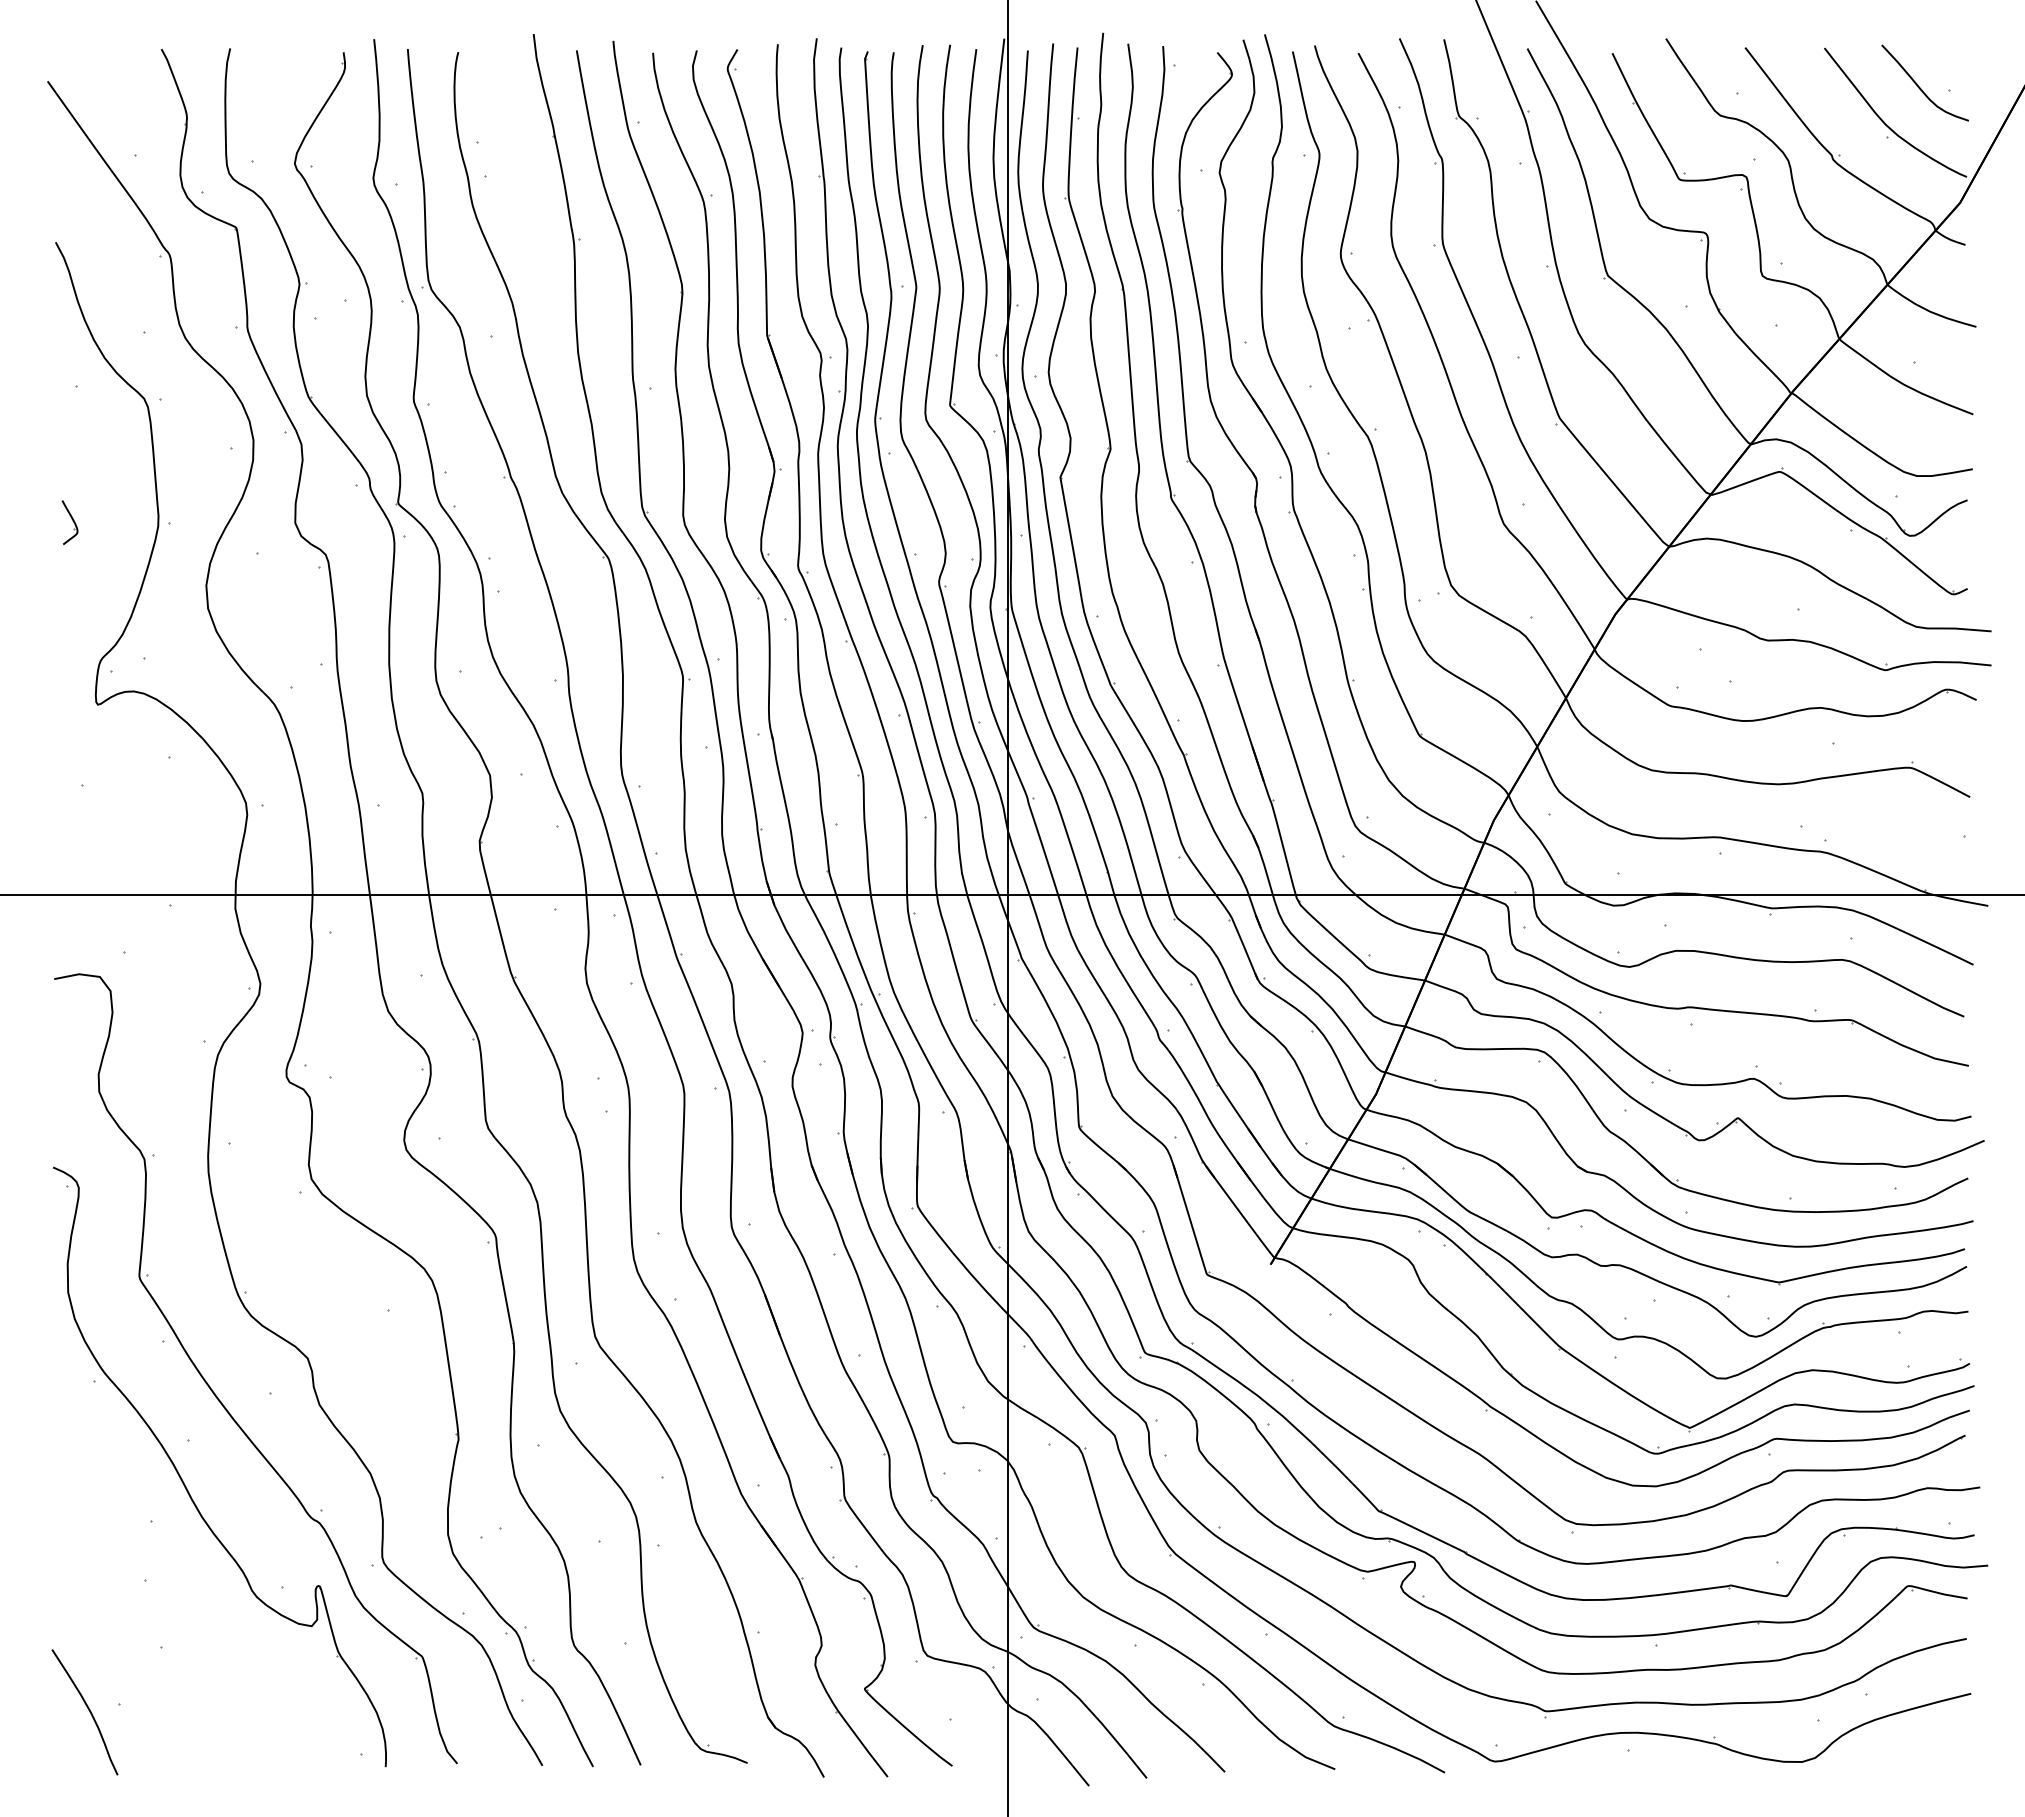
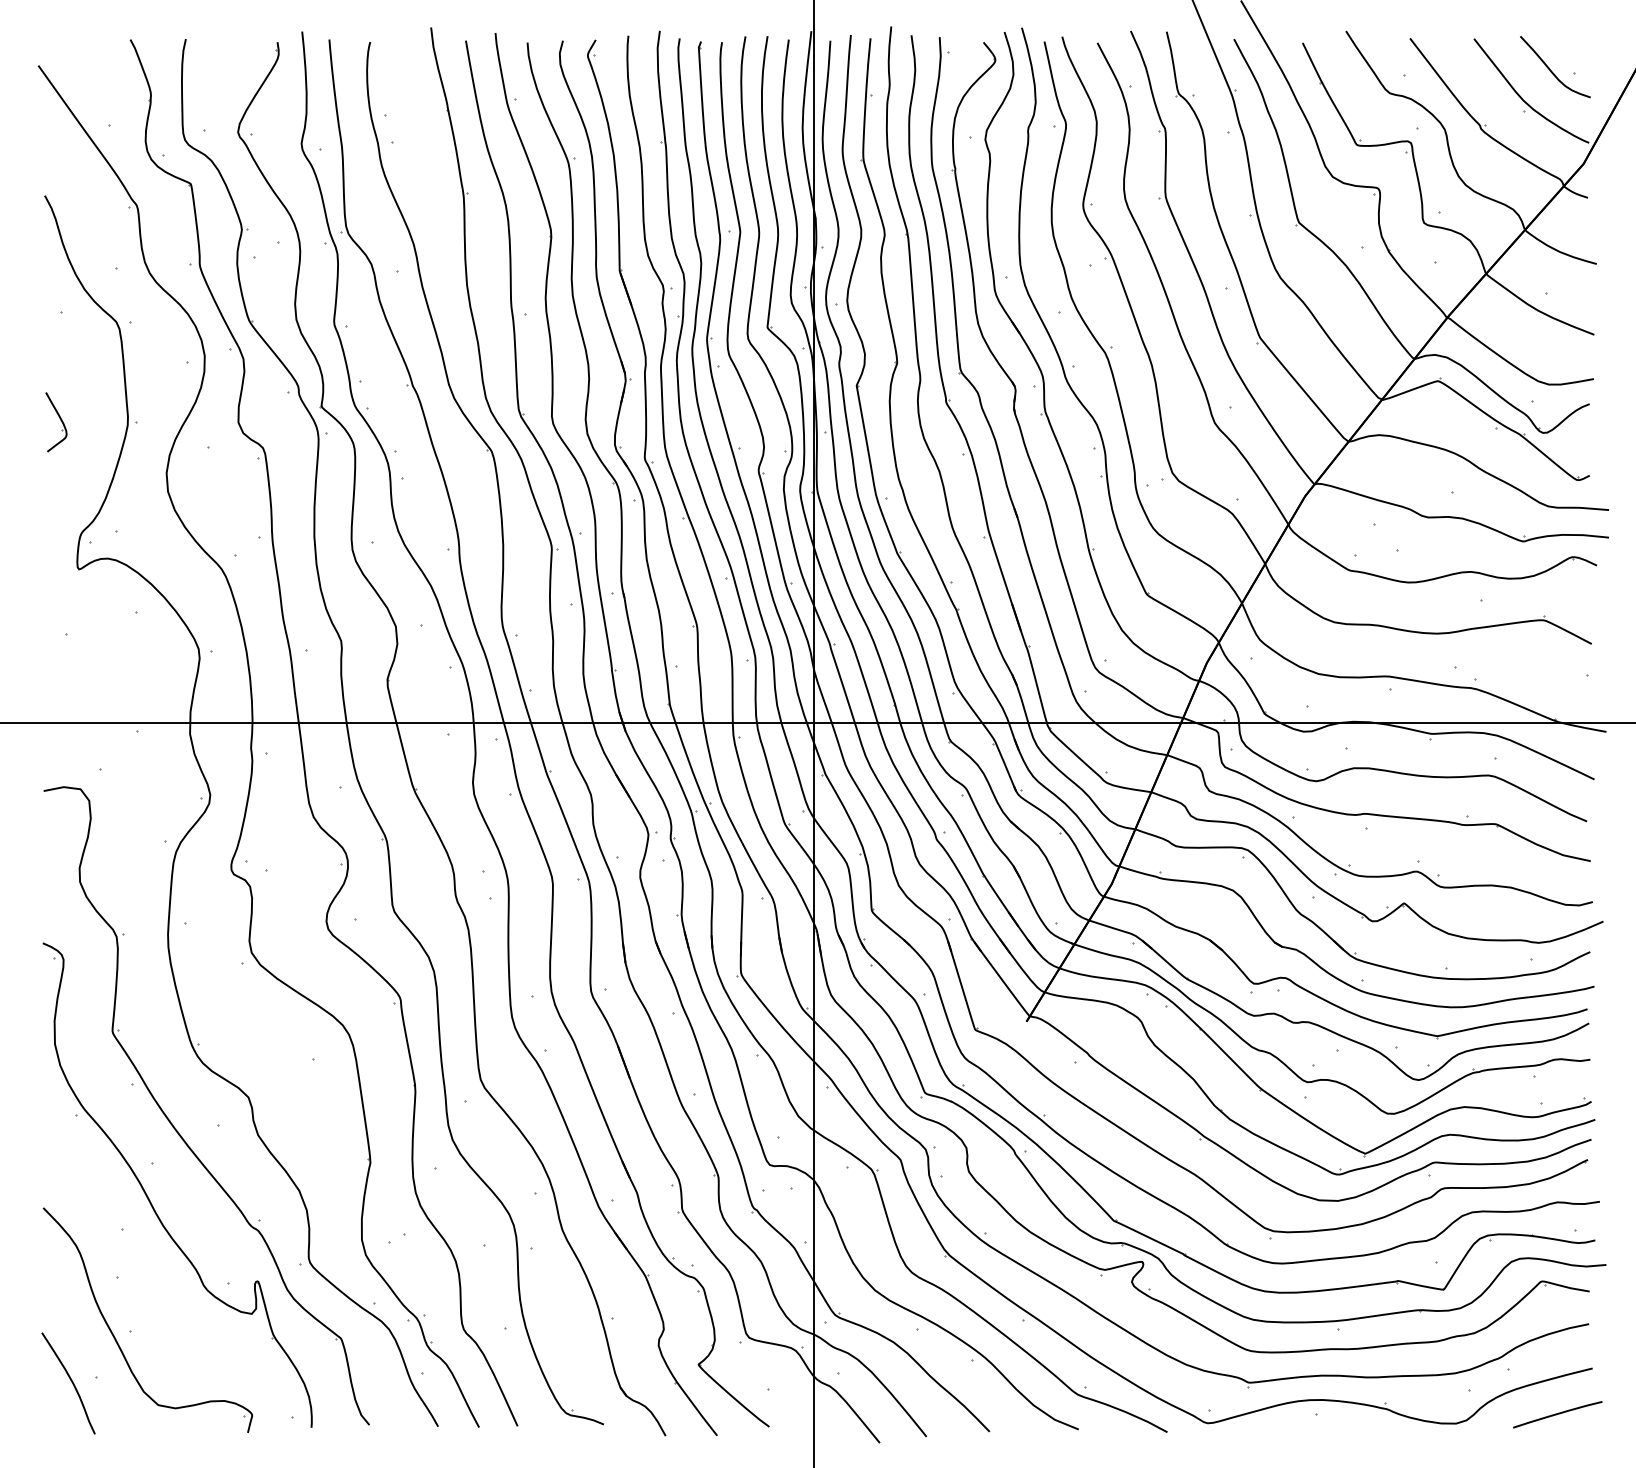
part: (69, 522) -> (56, 422), size x1.67
part: (142, 1654) -> (115, 1336), added
curve: (1927, 1750) -> (1557, 1414), added

